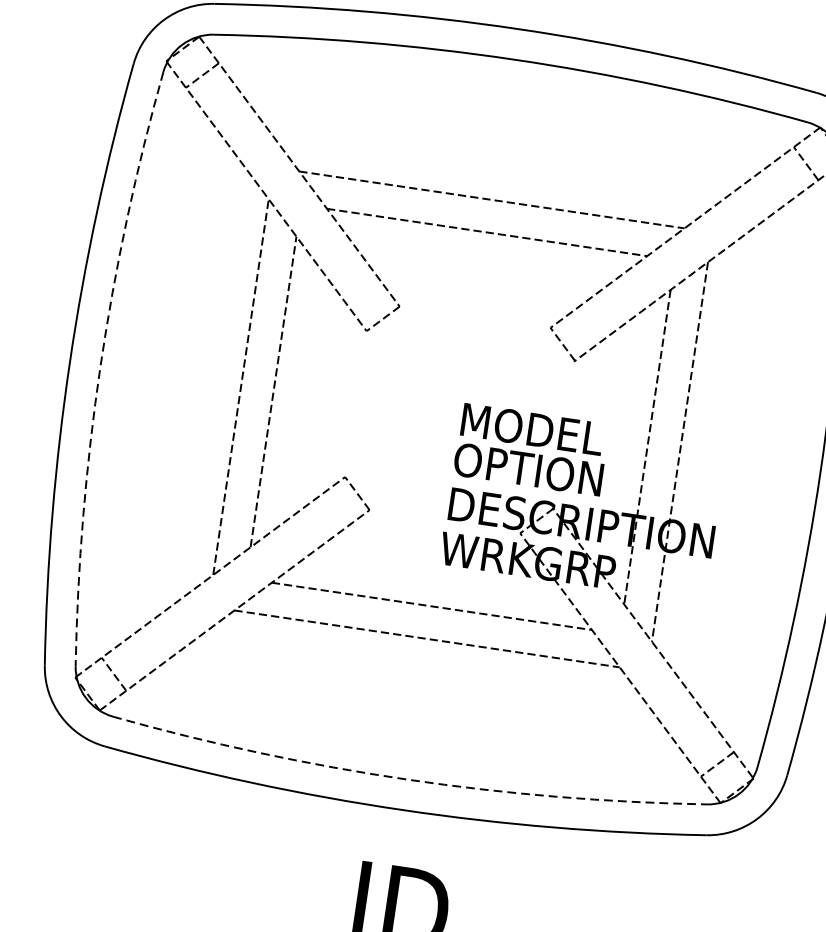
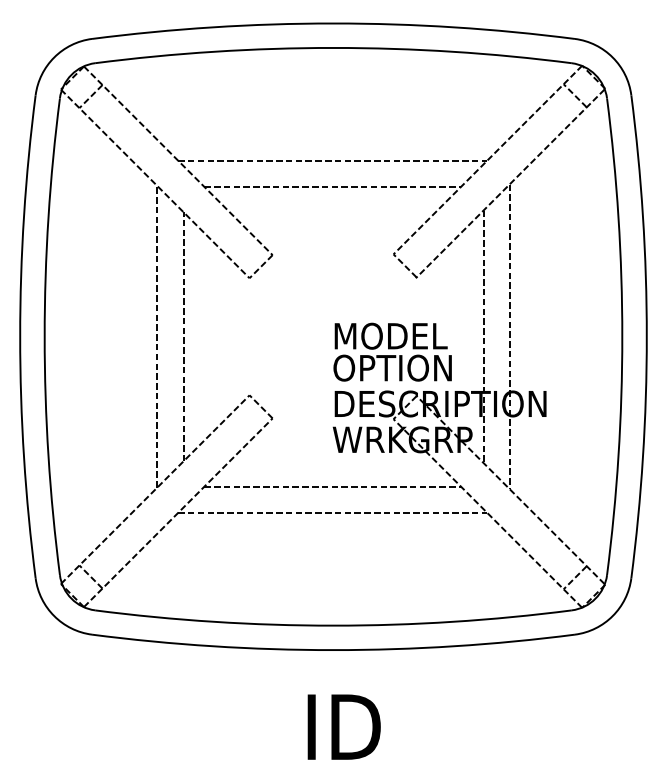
arc: (100, 365) -> (44, 336), dashed -> solid
arc: (407, 779) -> (333, 625), dashed -> solid

